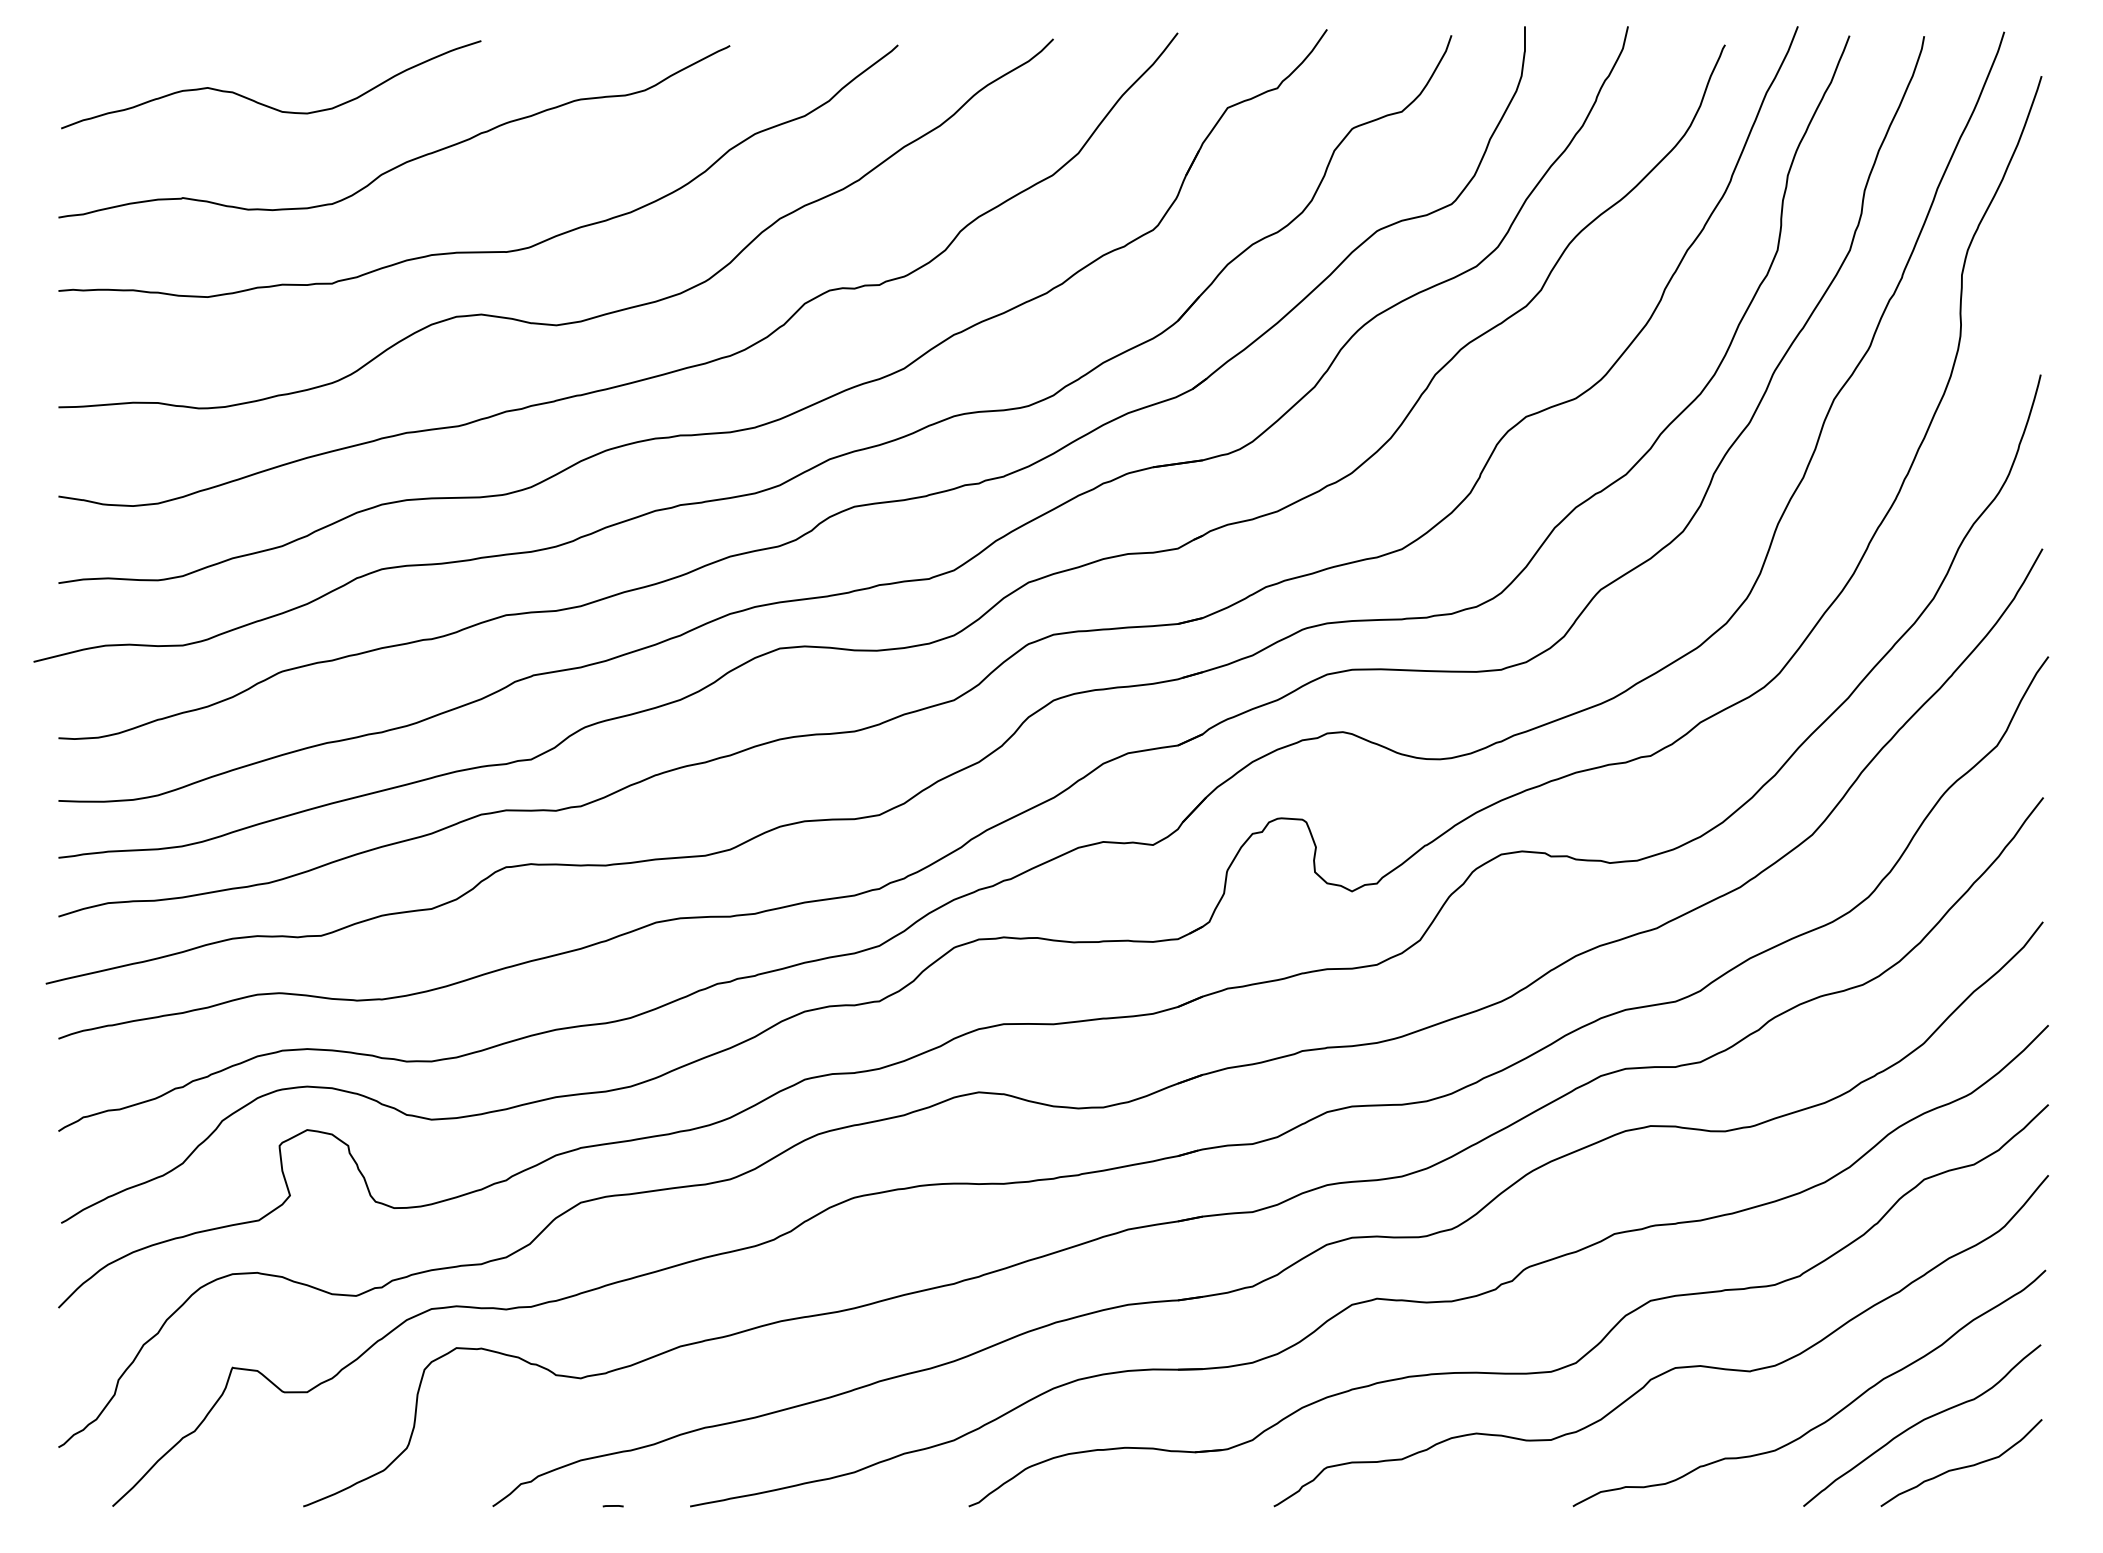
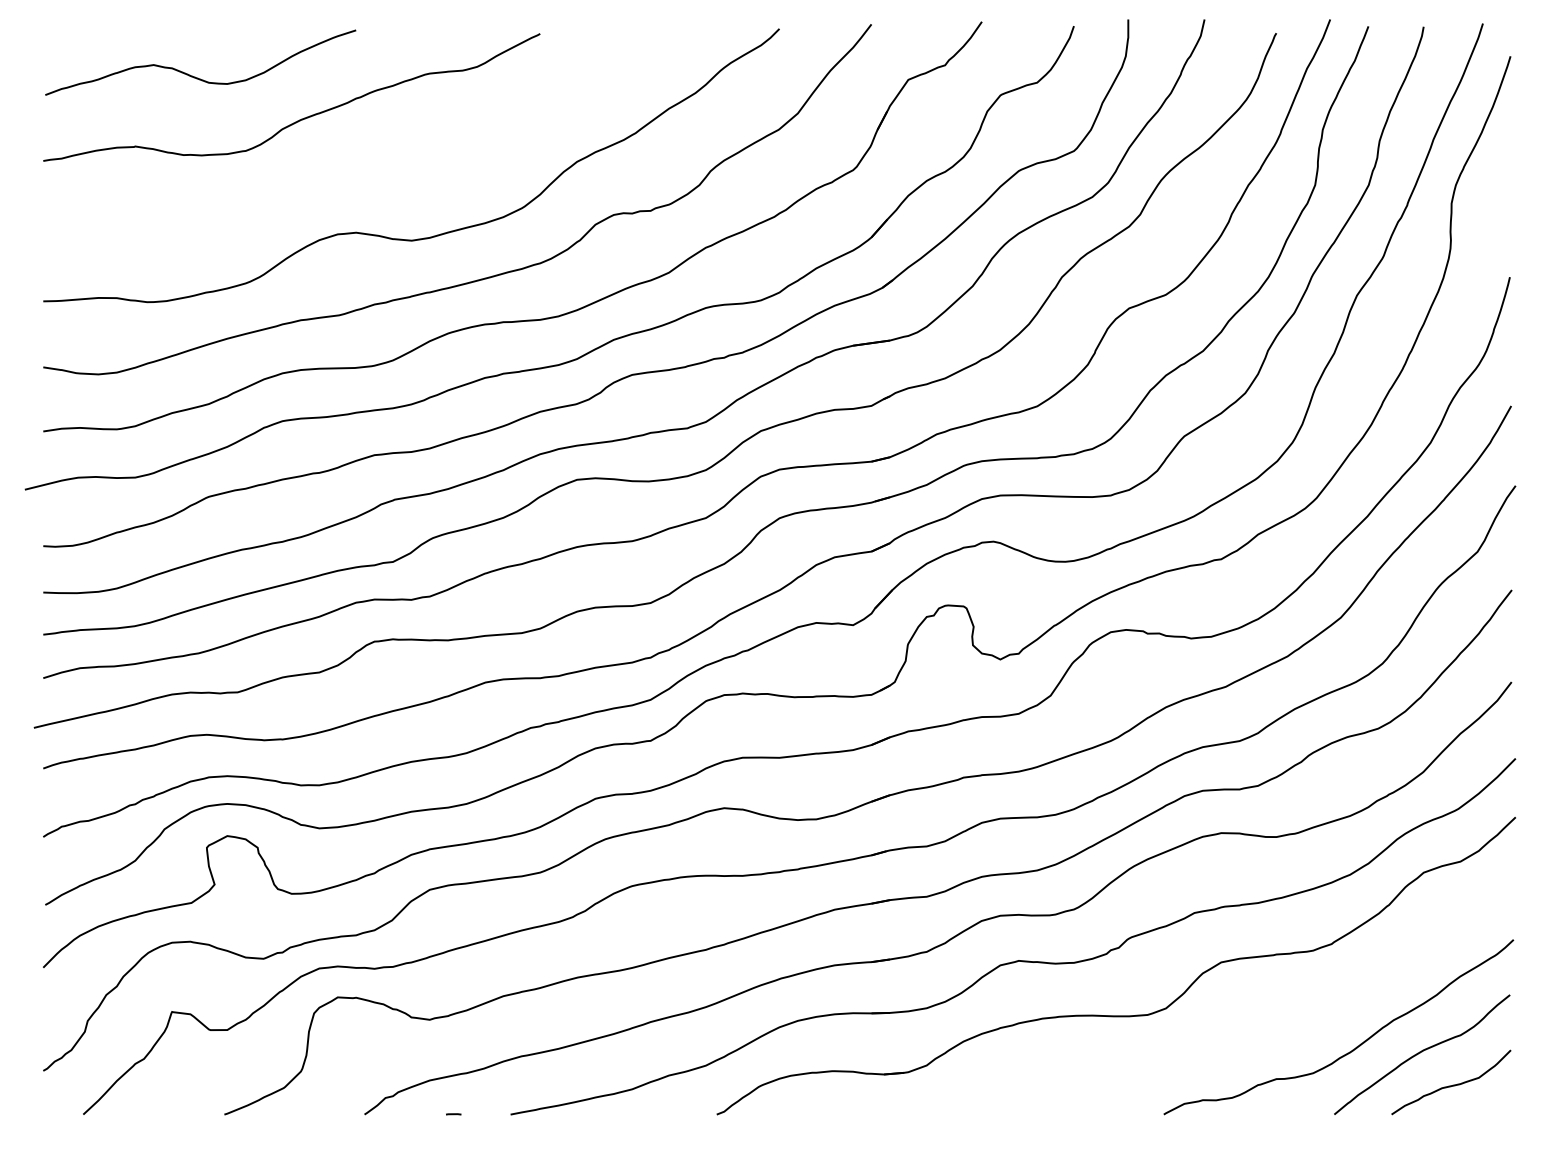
curve: (477, 250) -> (353, 185), removed
curve: (1669, 1368) -> (1235, 1012), removed

